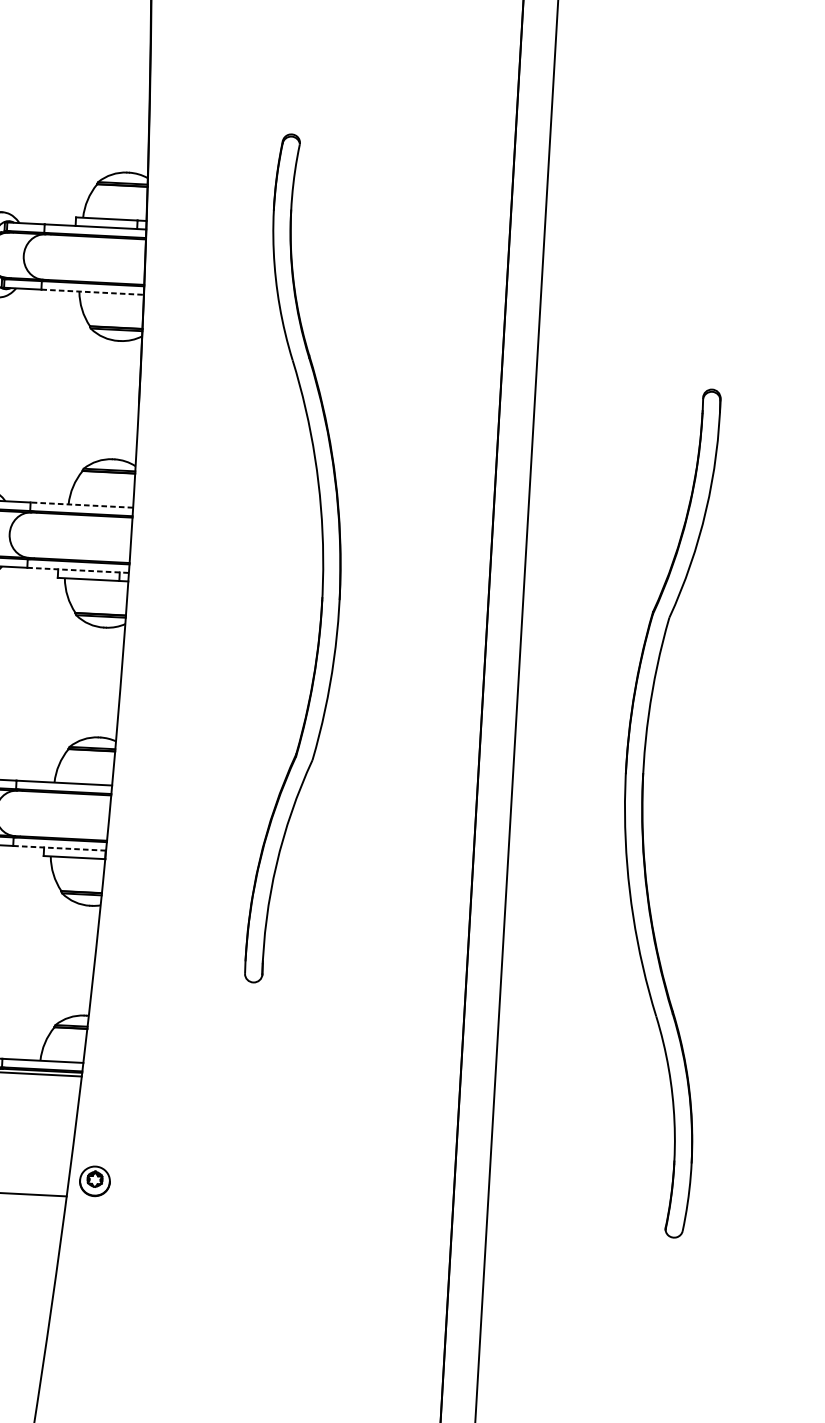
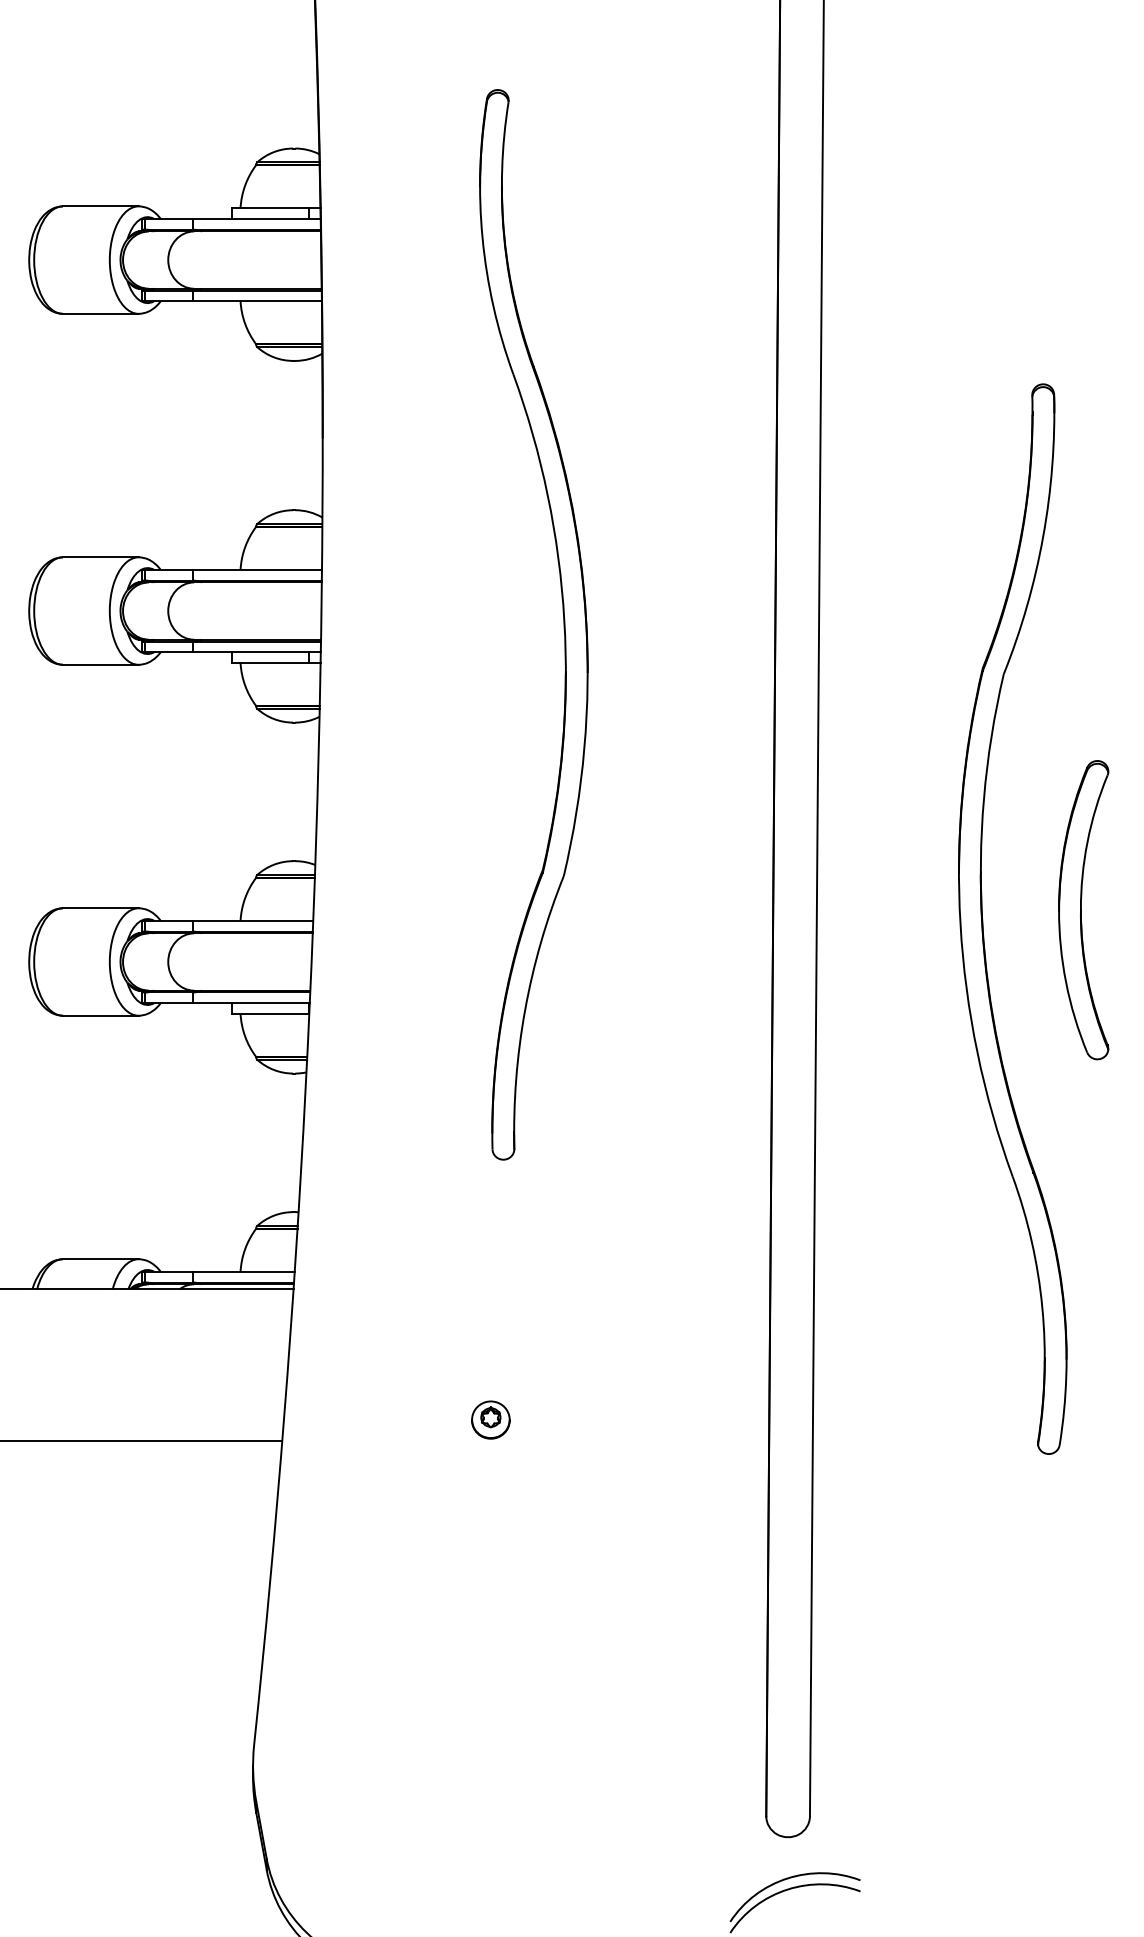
line: (92, 292) -> (257, 301), dashed -> solid
line: (82, 504) -> (257, 569), dashed -> solid
line: (78, 570) -> (257, 652), dashed -> solid
part: (723, 808) -> (1083, 910), added
line: (59, 848) -> (251, 1003), dashed -> solid
part: (94, 1180) -> (490, 1419), moved

